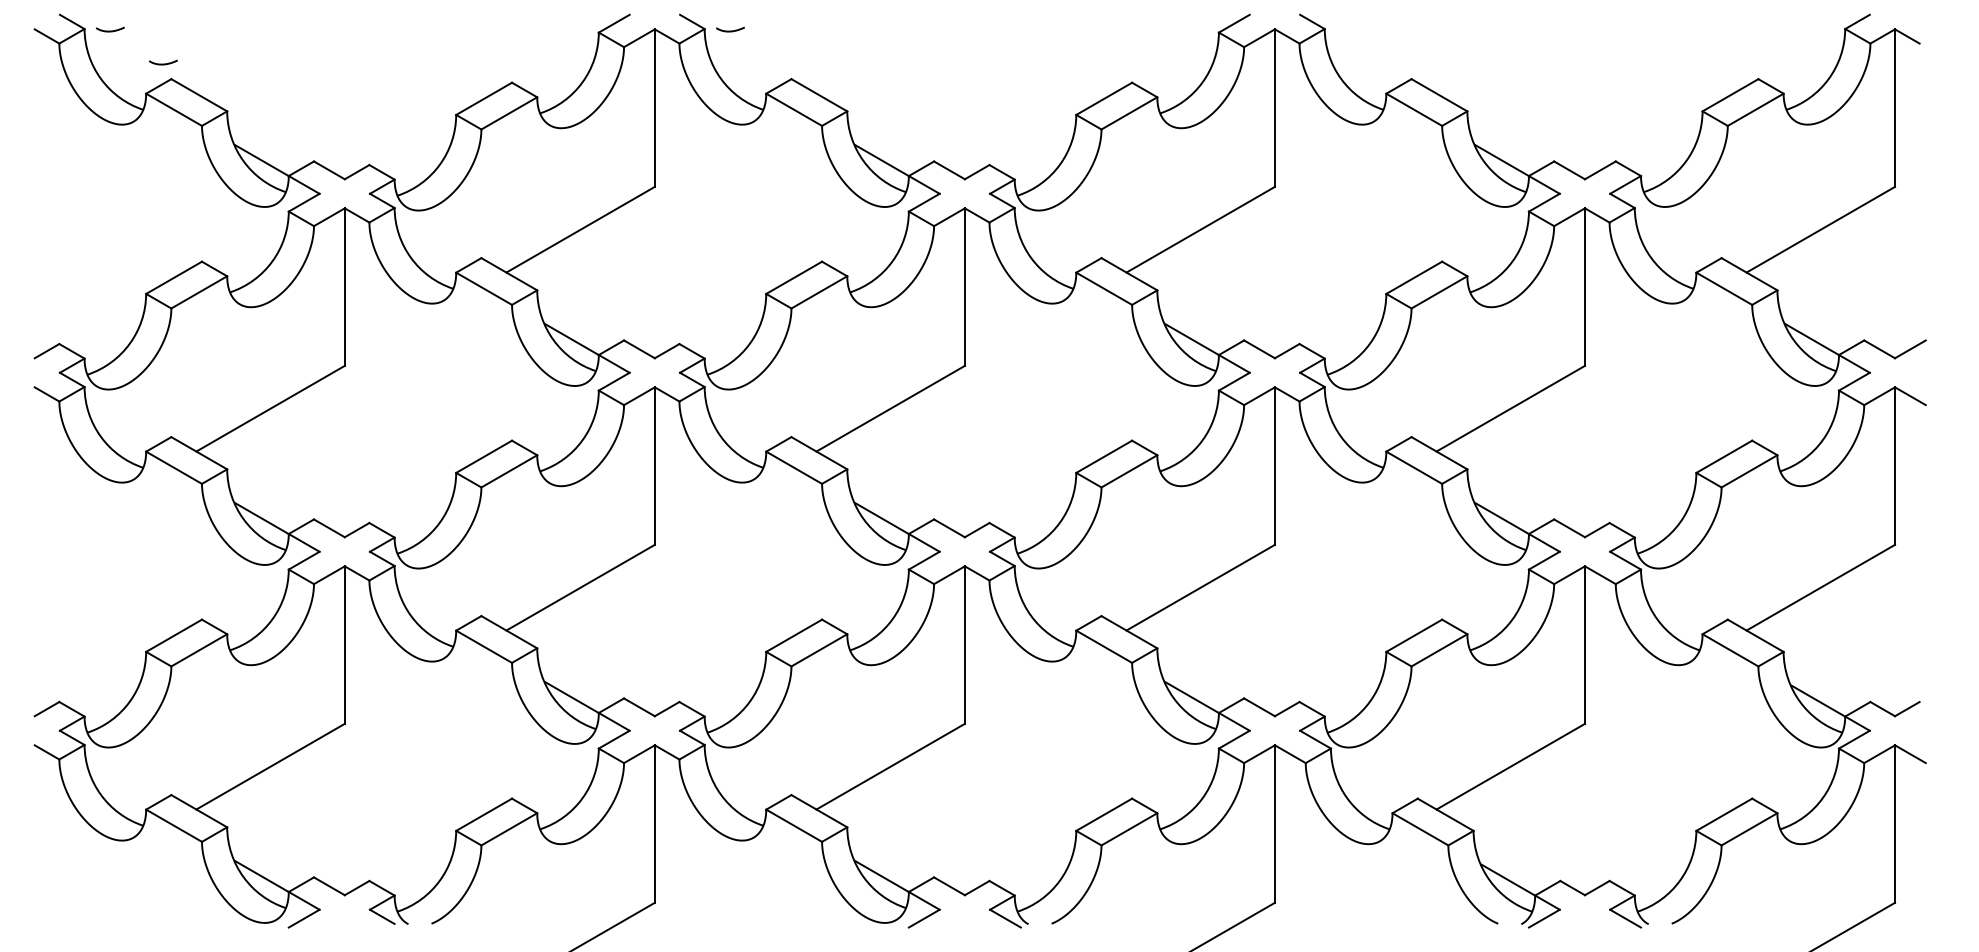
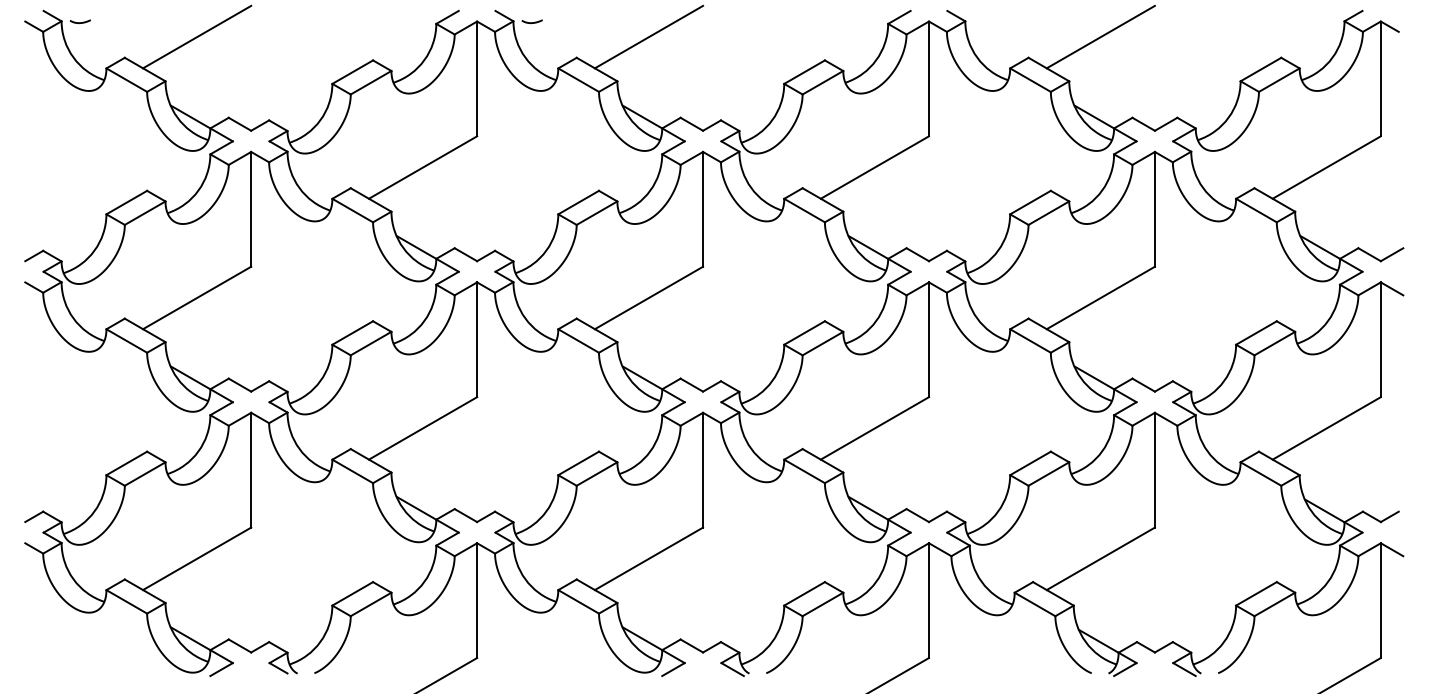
line: (270, 50) -> (197, 36), added
line: (890, 50) -> (648, 36), added
line: (1510, 50) -> (1100, 36), added
curve: (162, 63) -> (118, 46), removed

